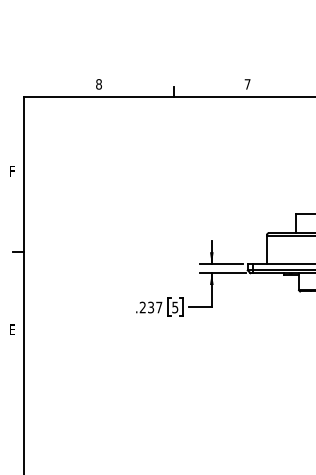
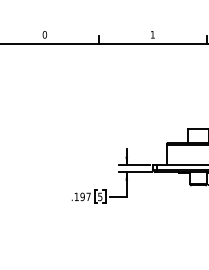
text: (99, 84) -> (45, 34), 8 -> 0
text: (247, 84) -> (152, 34), 7 -> 1
text: (146, 307) -> (79, 196), .237 -> .197

